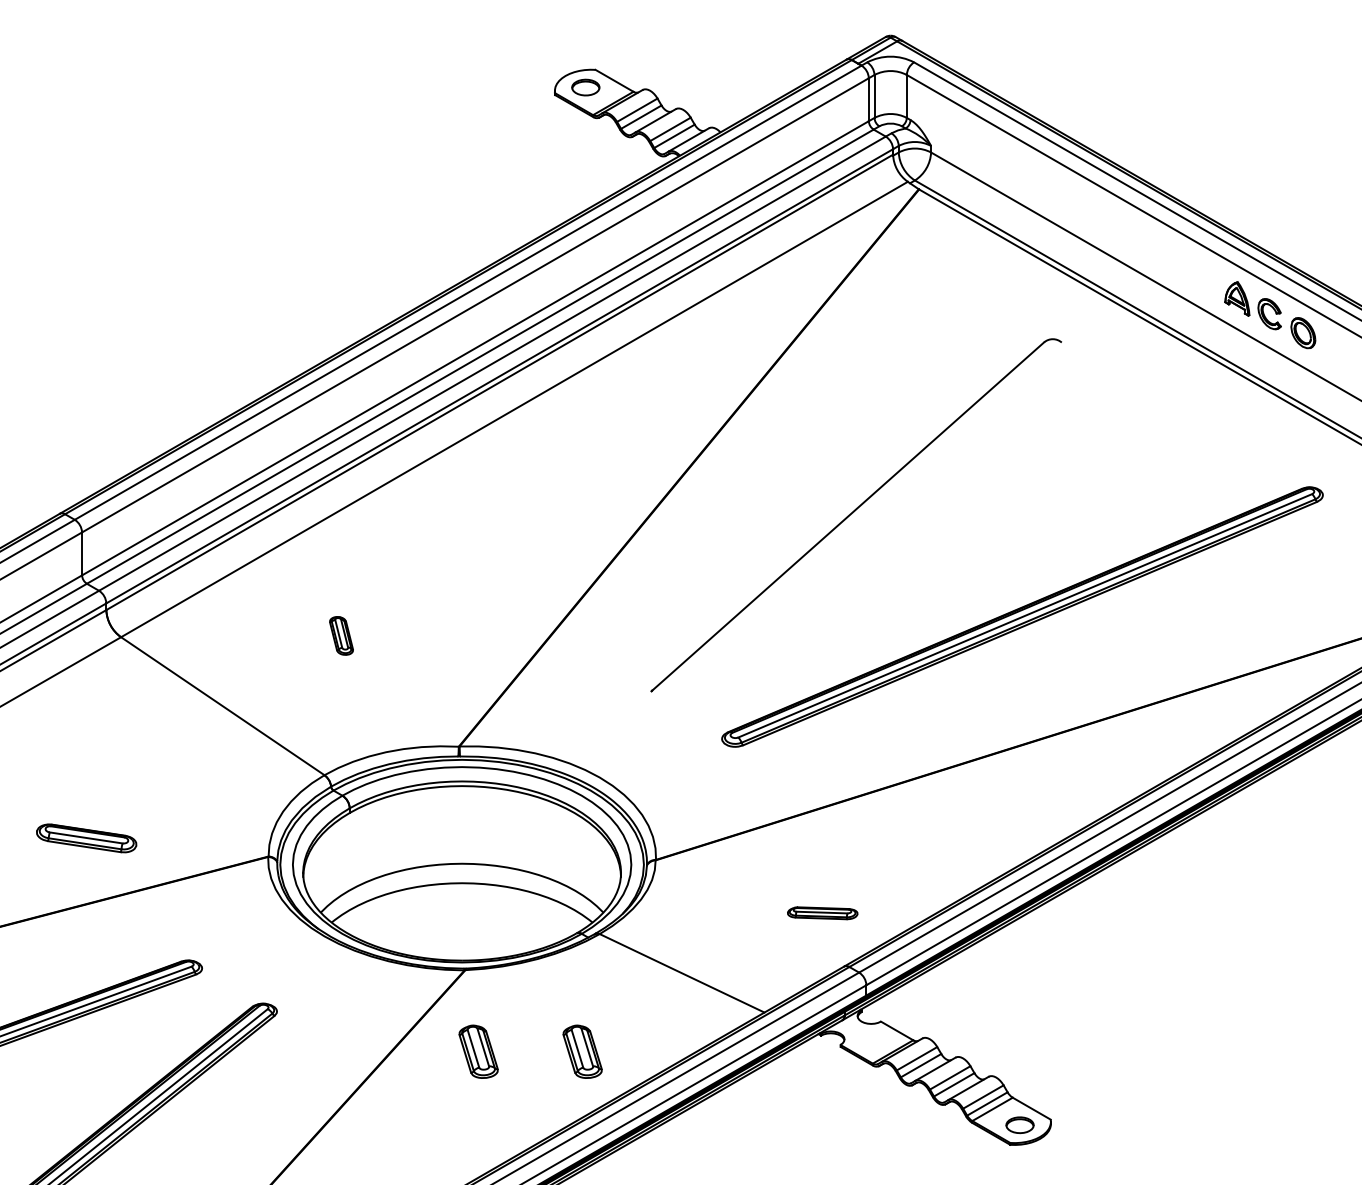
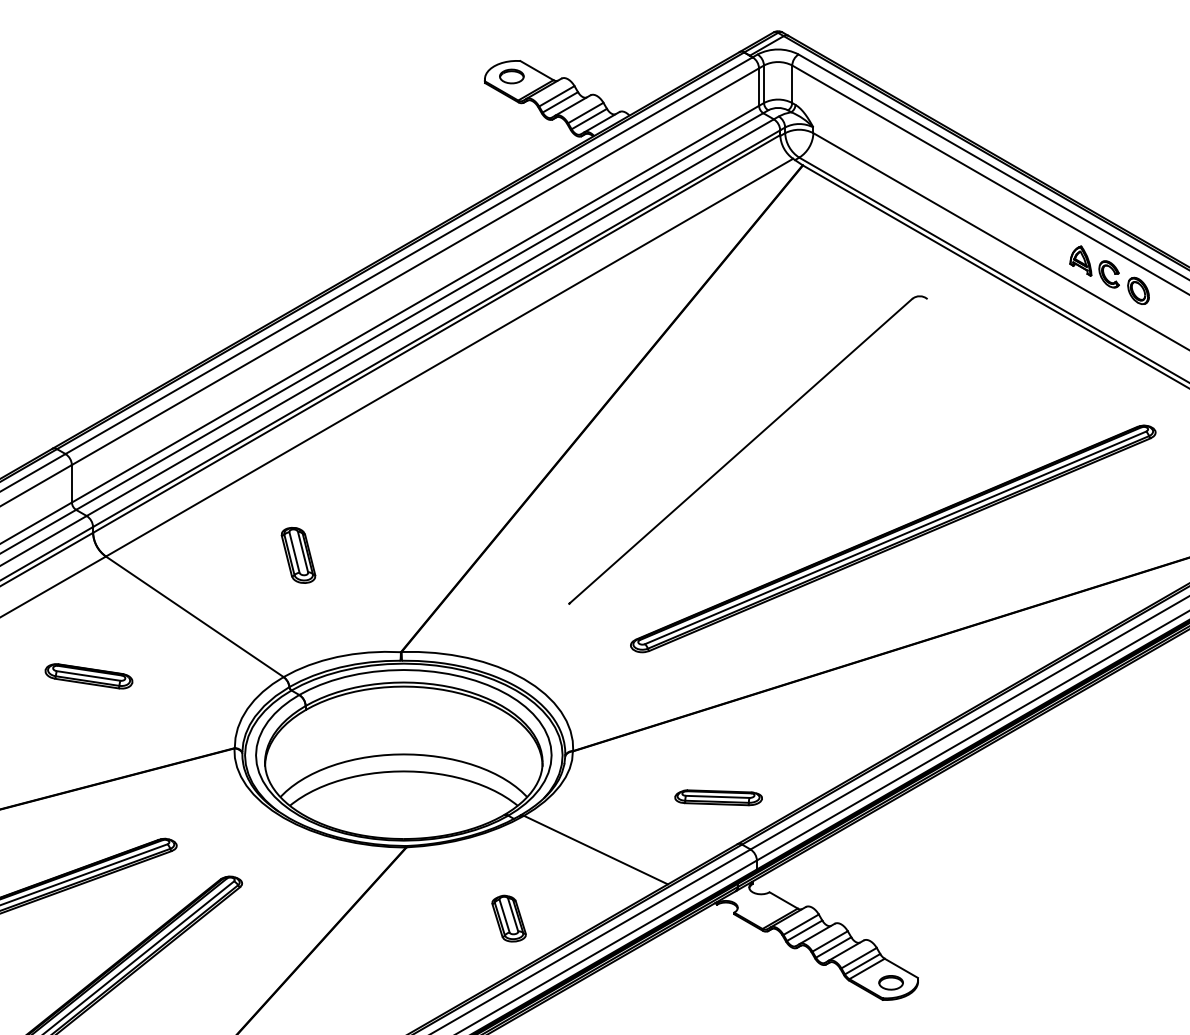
part: (341, 635) -> (298, 555), size x1.67
part: (86, 838) -> (88, 676), moved
part: (822, 912) -> (718, 796), size x1.43
part: (478, 1051) -> (418, 918), removed

